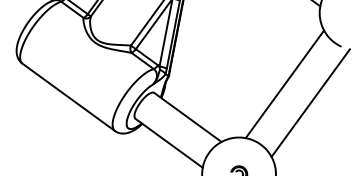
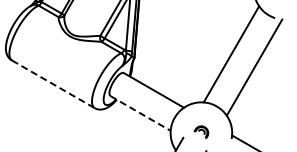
line: (68, 97) -> (53, 84), solid -> dashed
line: (168, 143) -> (140, 113), solid -> dashed

